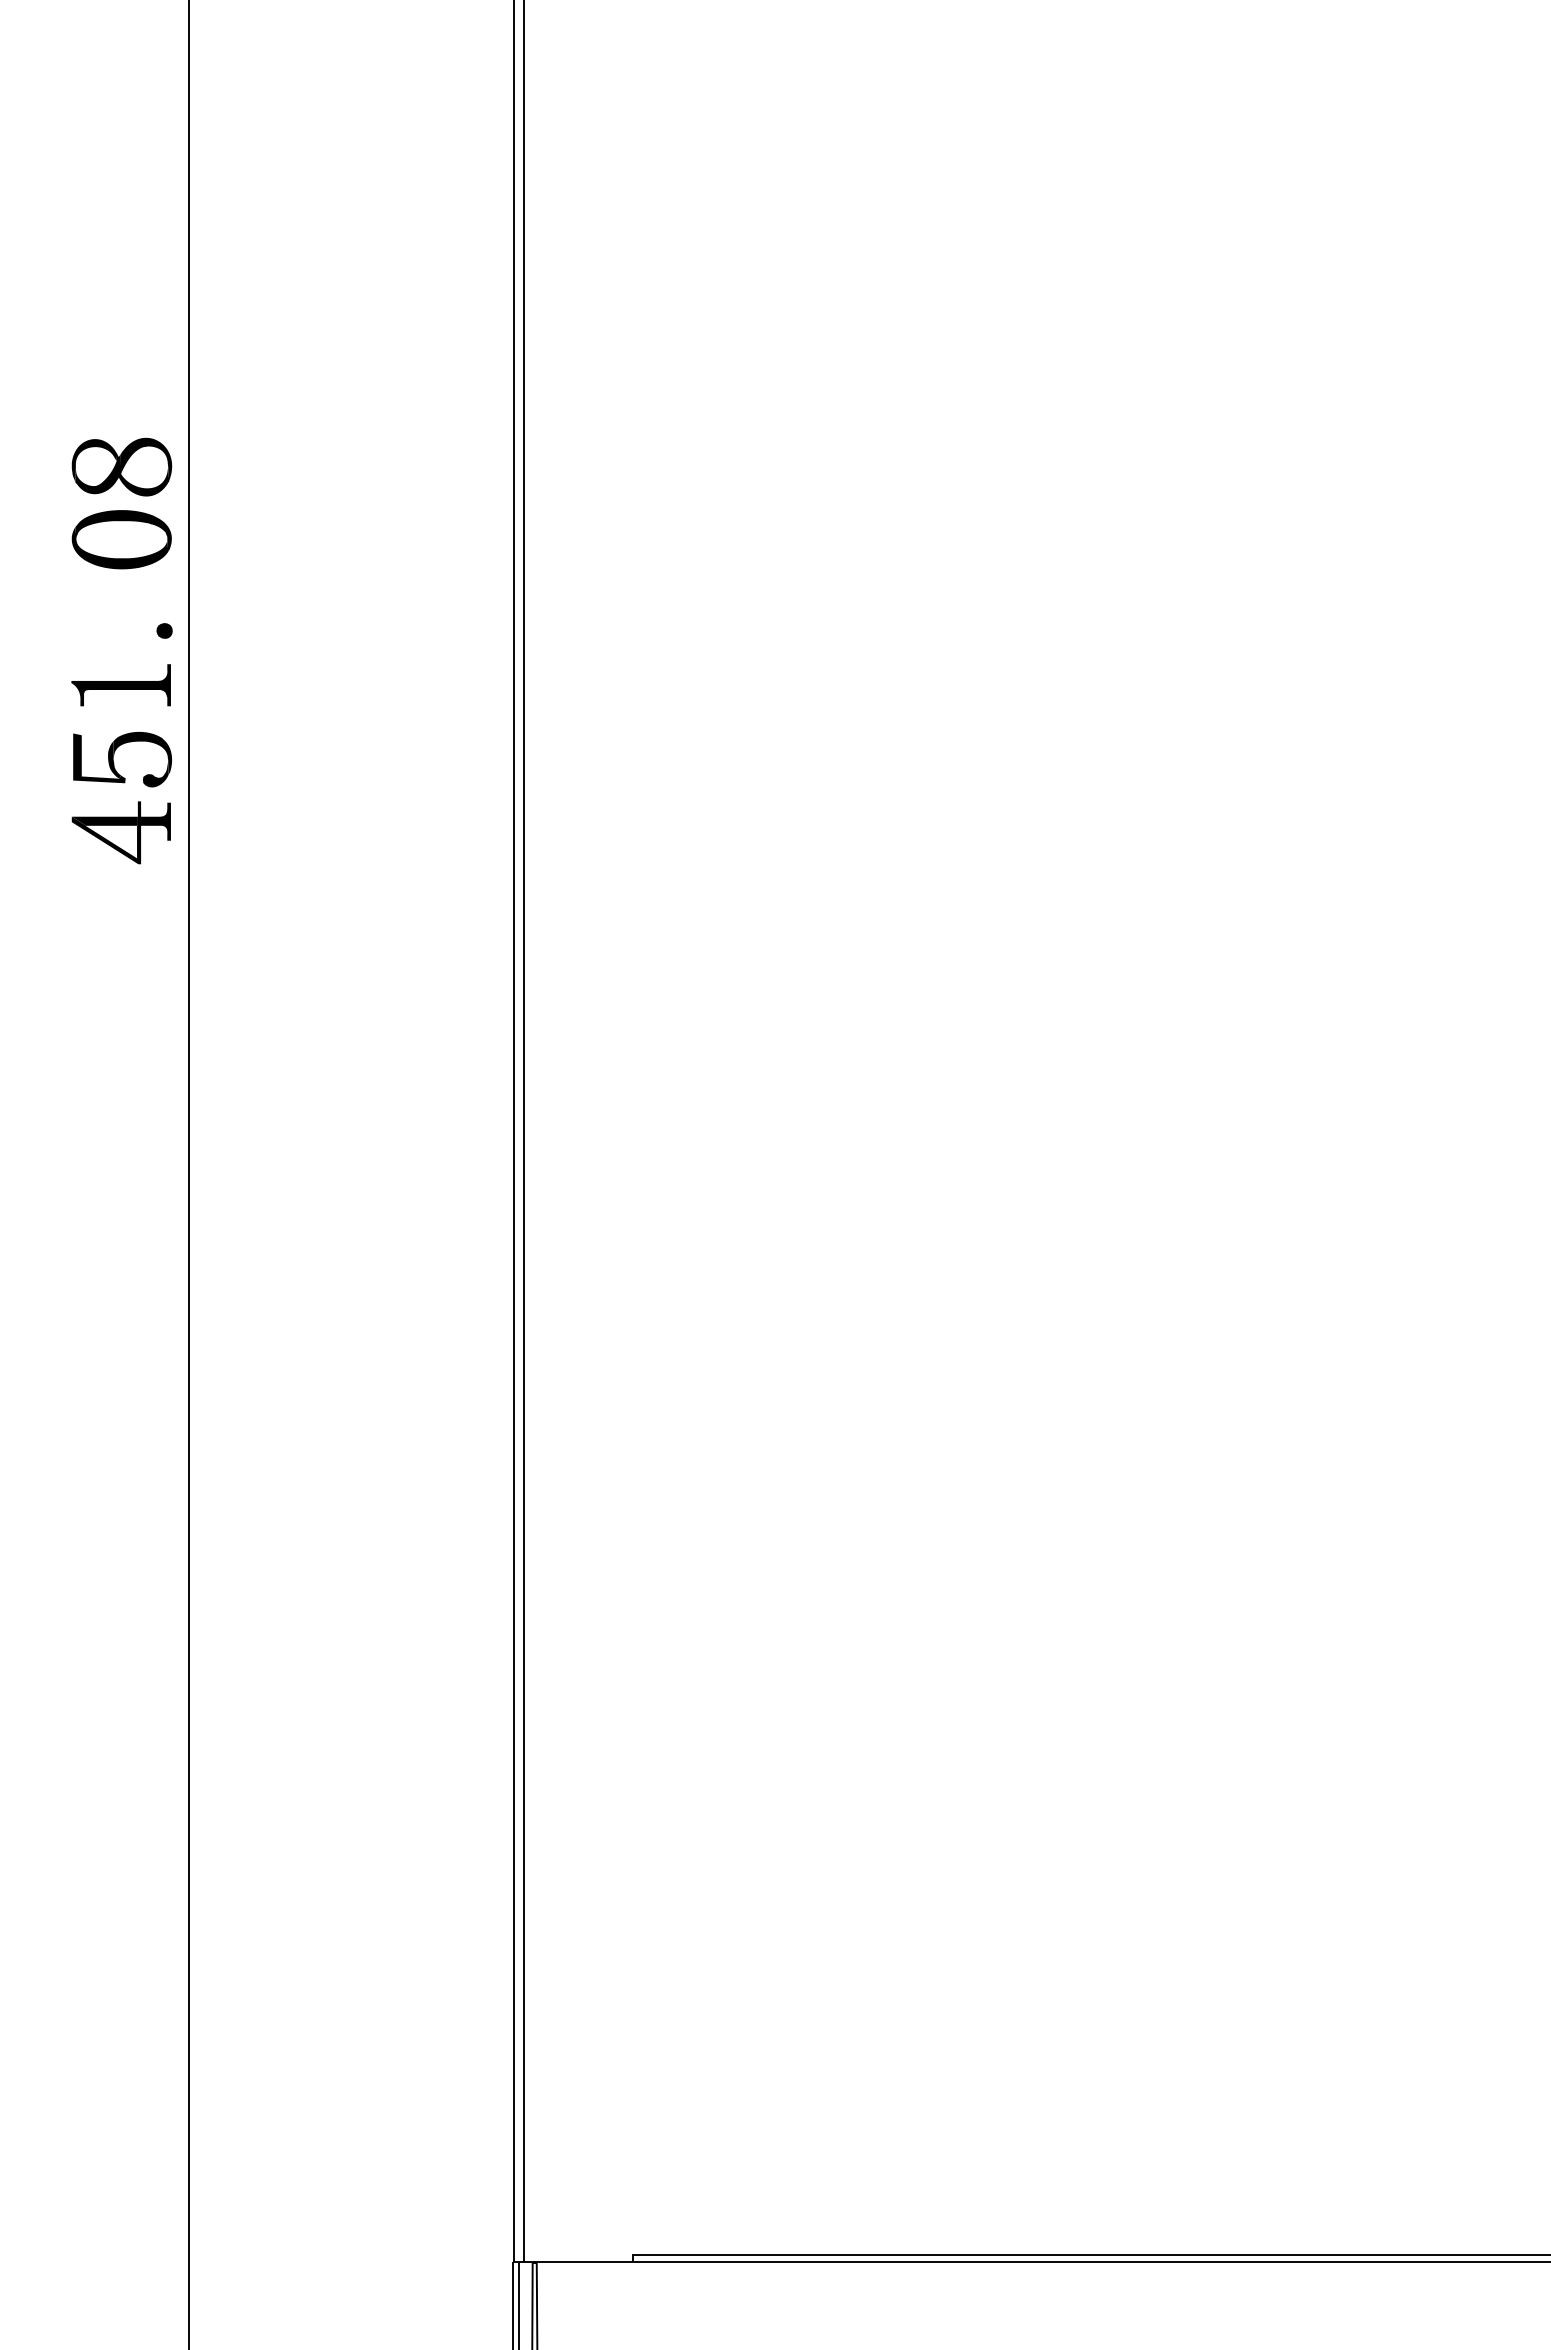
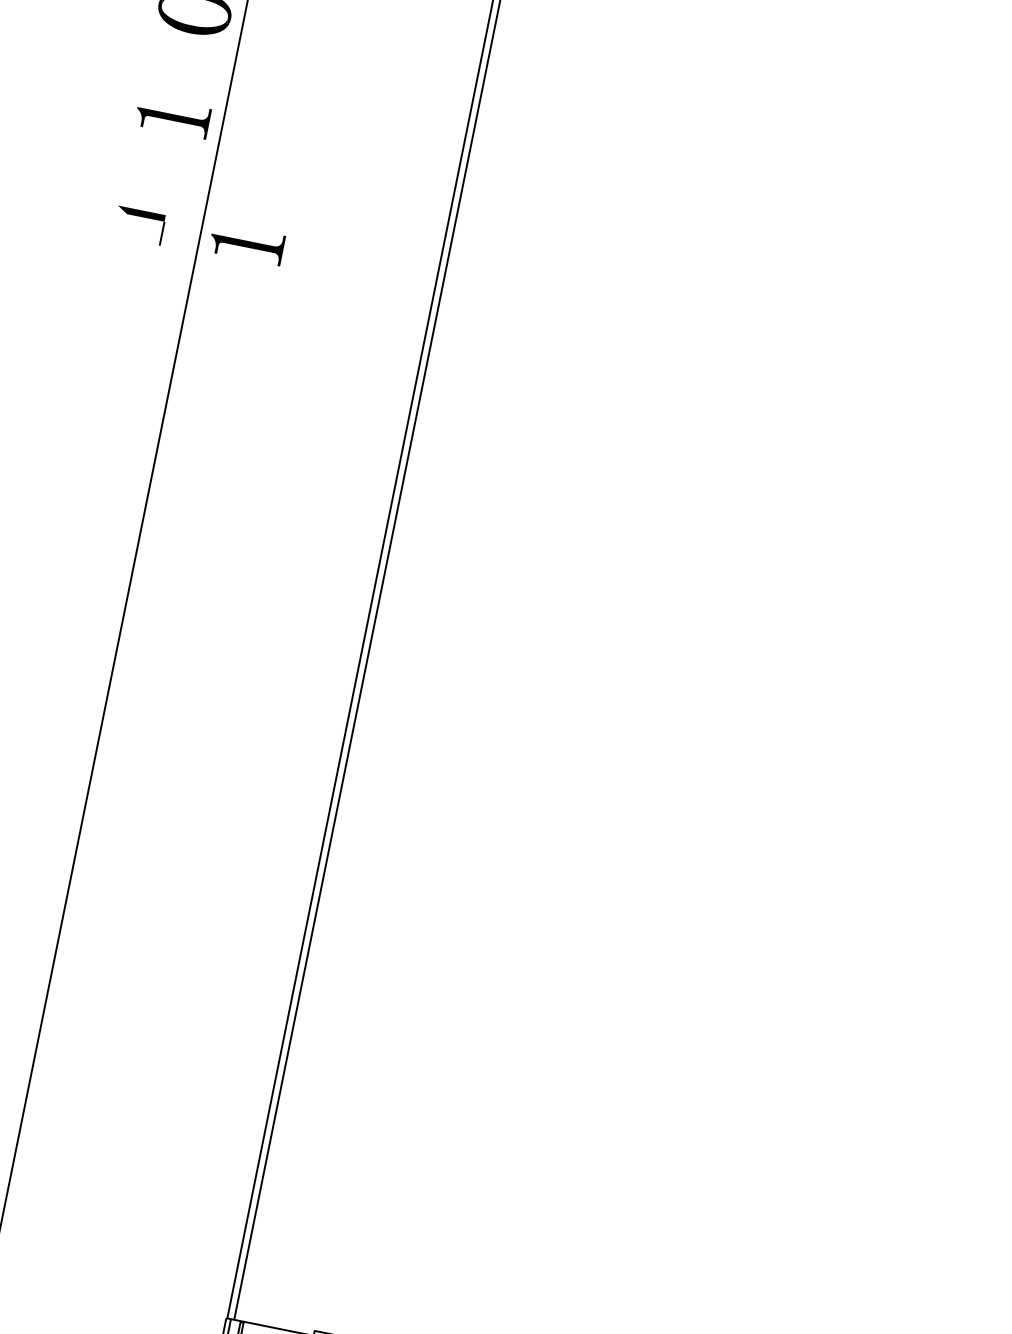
fill: (164, 630) -> (212, 84), removed
part: (114, 755) -> (157, 167), removed
fill: (120, 832) -> (150, 224), removed
part: (252, 833) -> (246, 244), added

